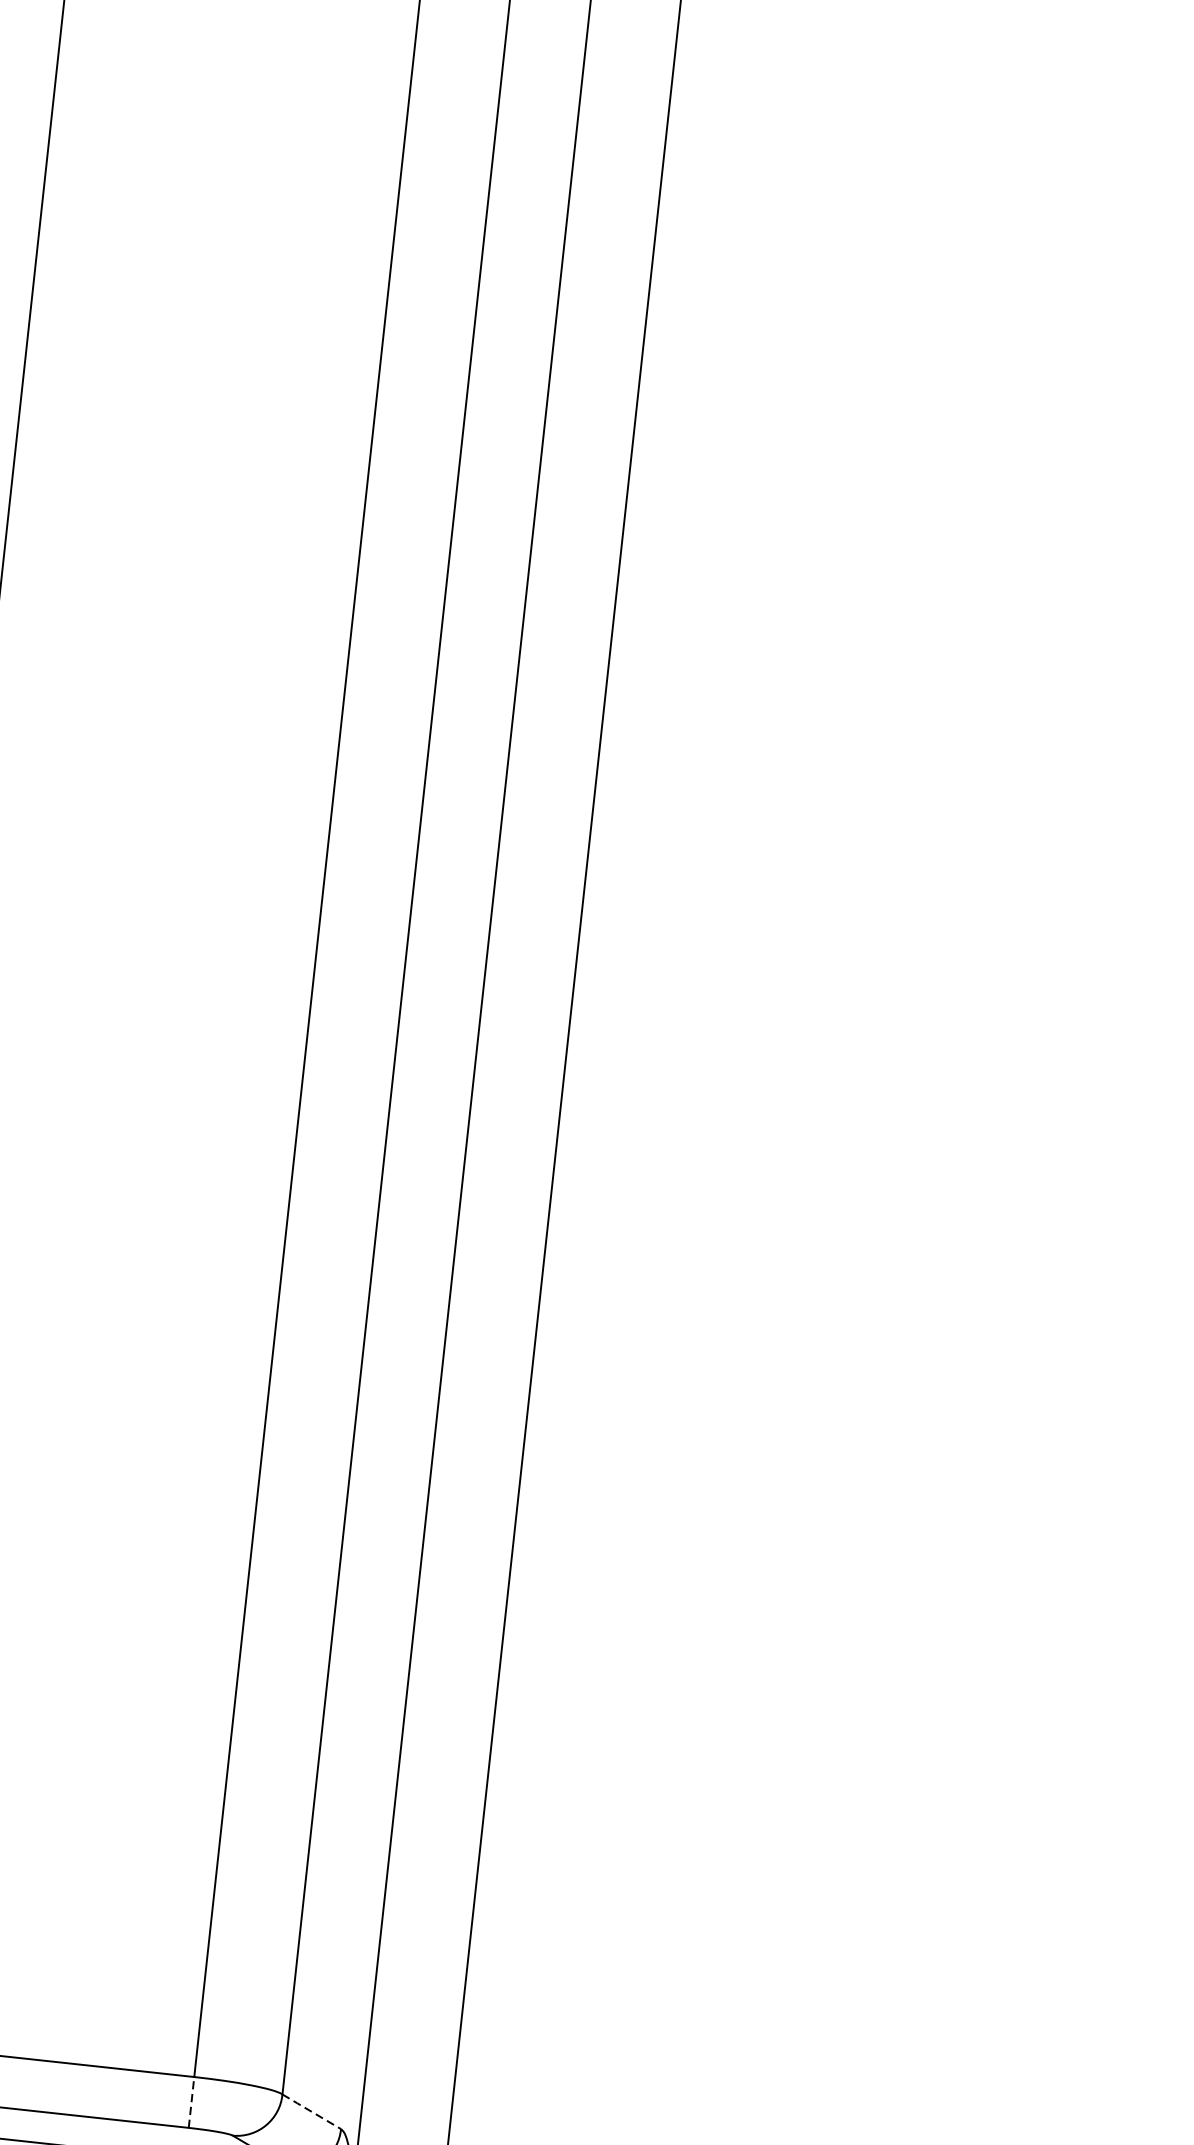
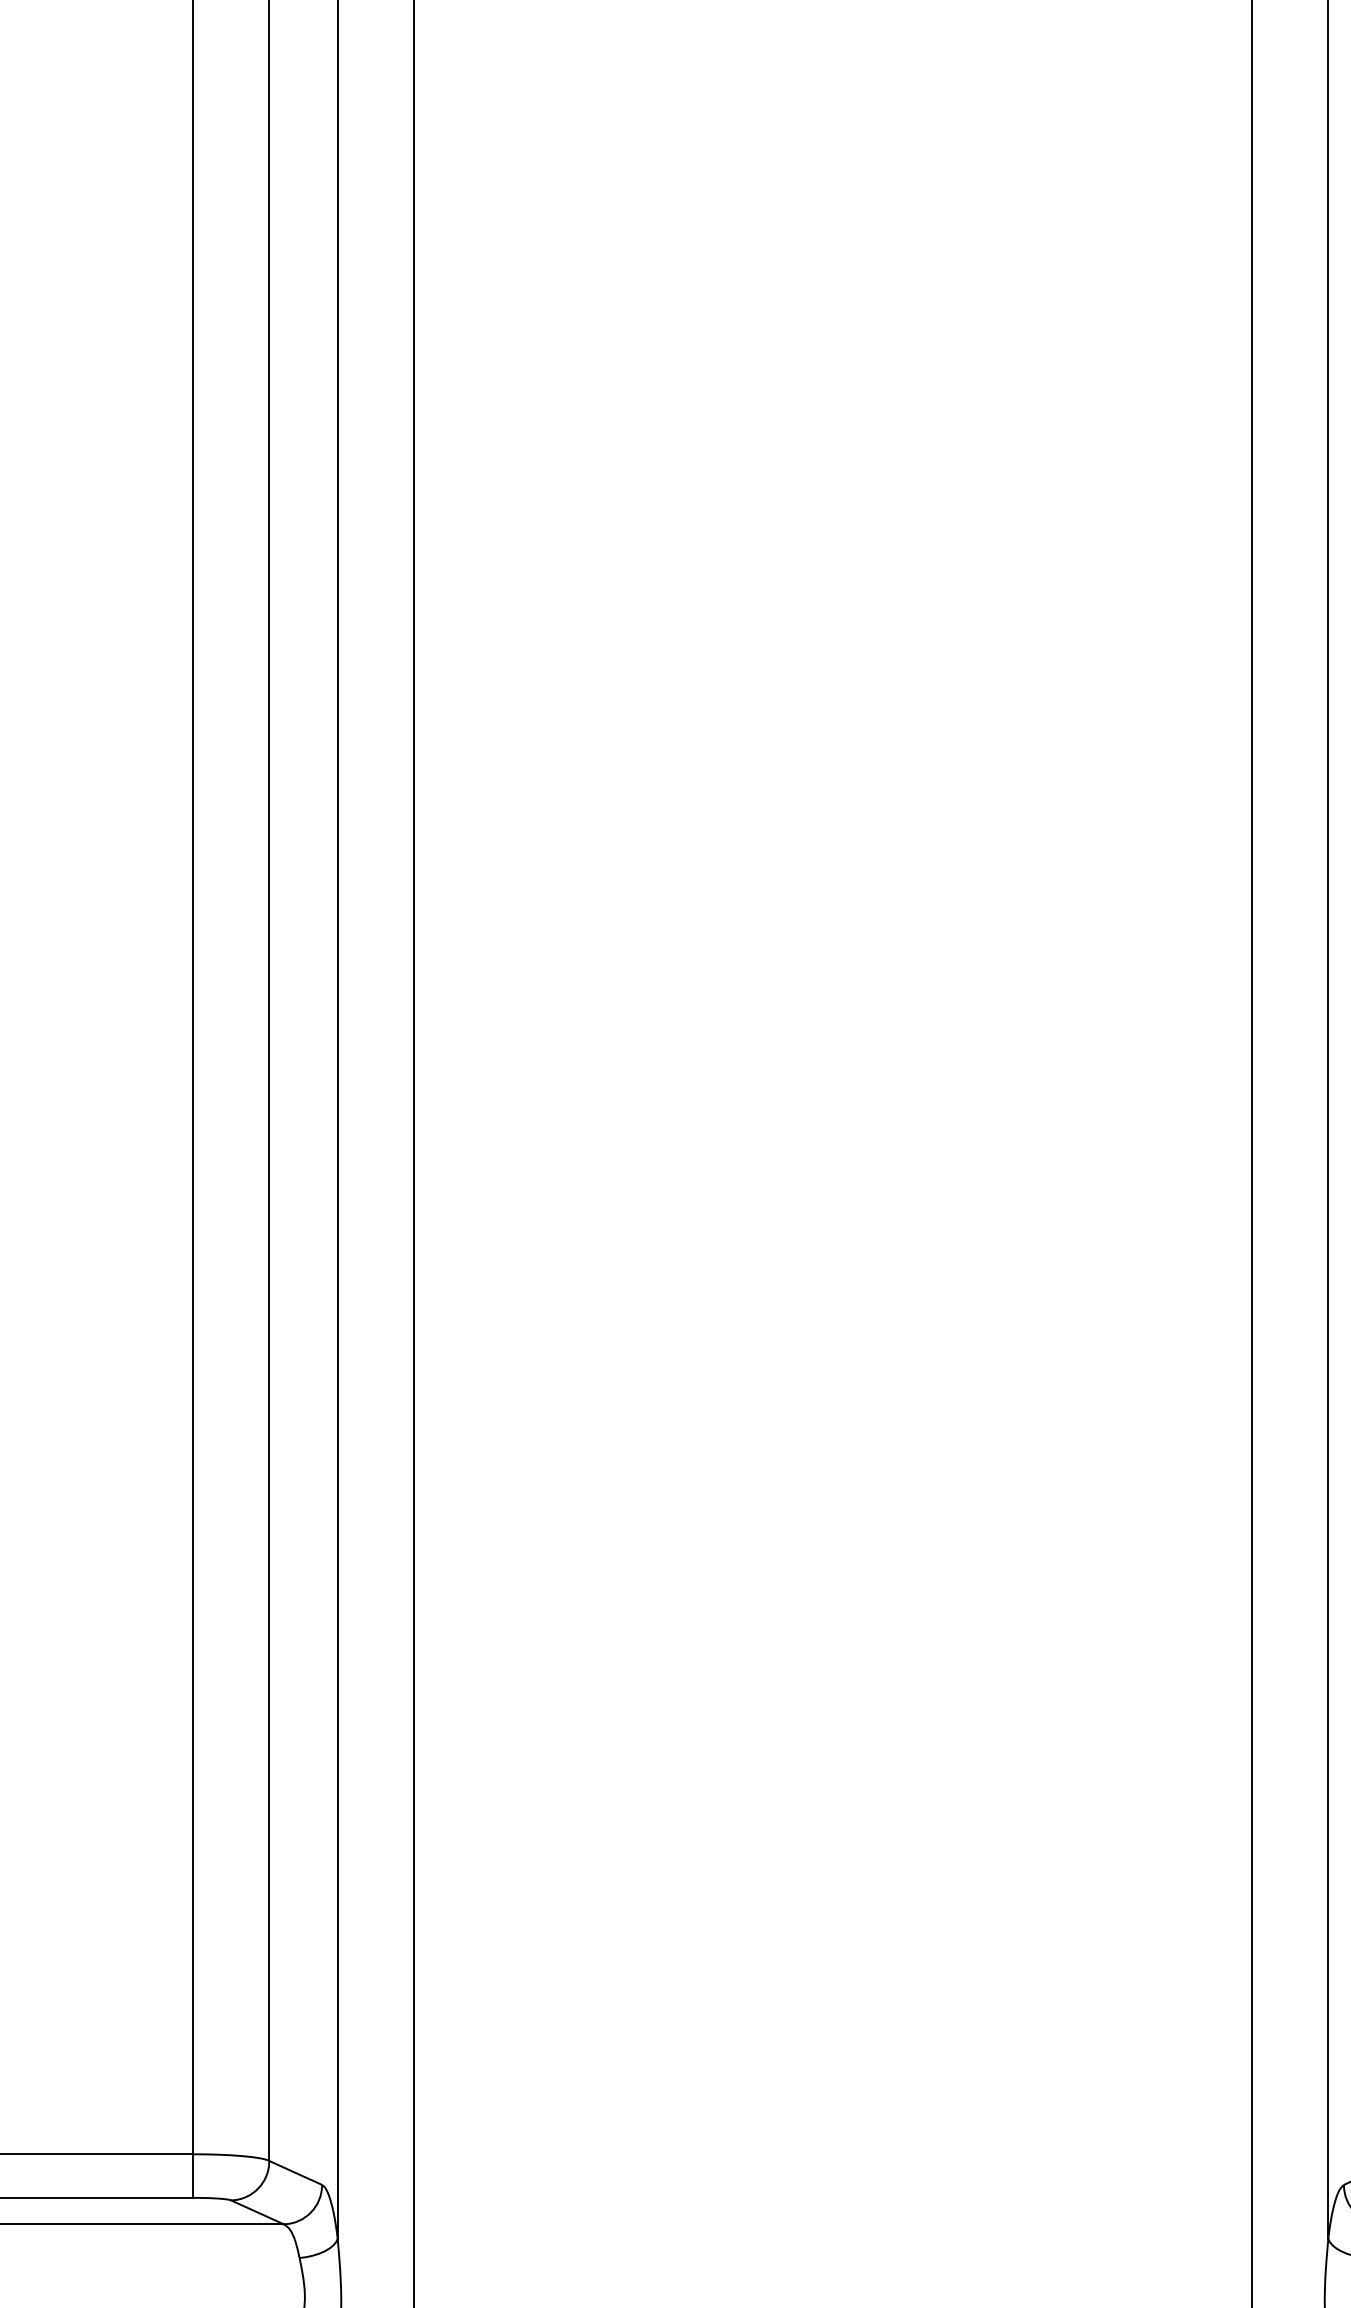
line: (190, 2102) -> (192, 2176), dashed -> solid
line: (311, 2111) -> (295, 2172), dashed -> solid

